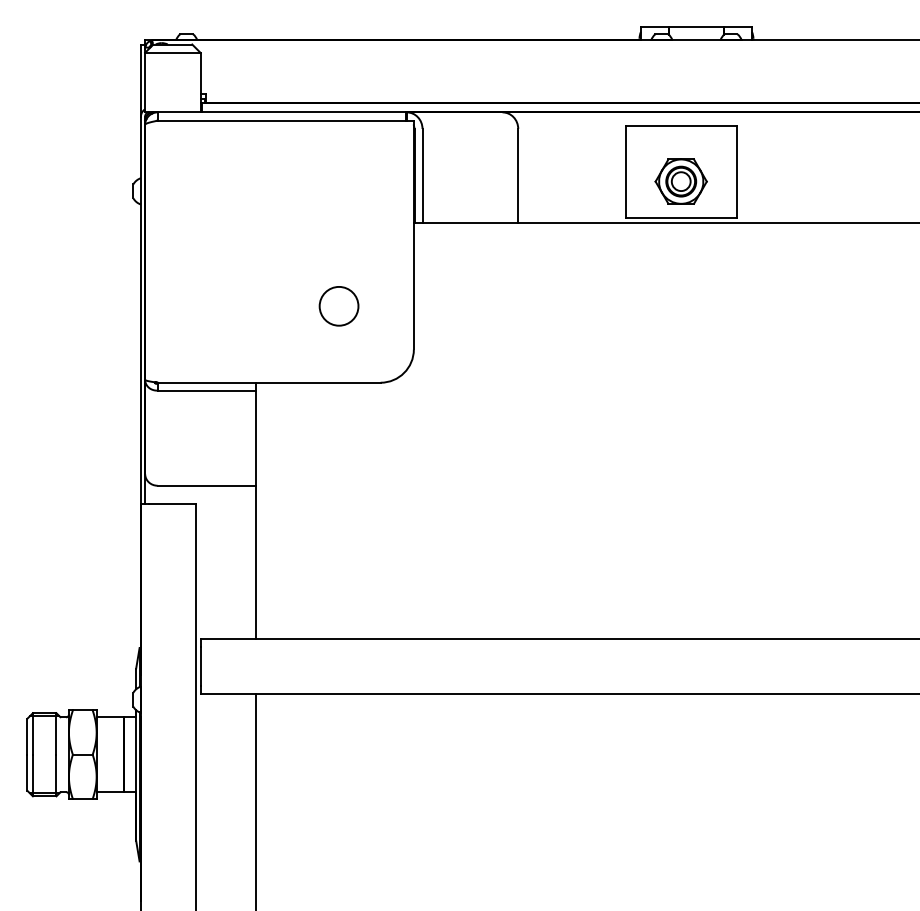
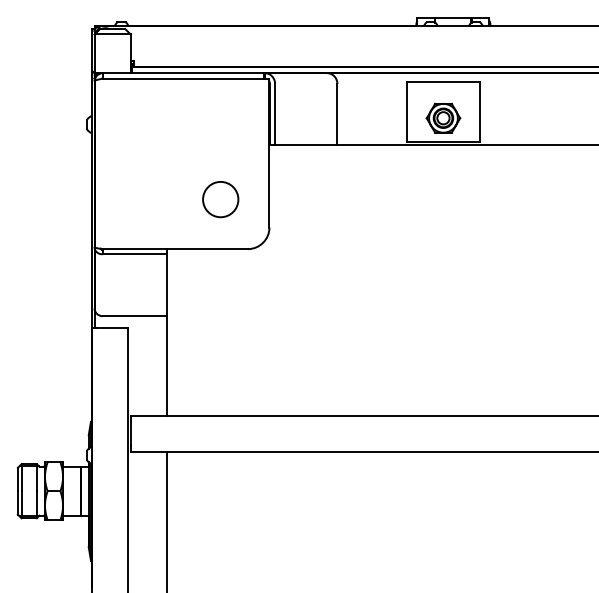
circle: (338, 304) -> (220, 198), size x1.4

